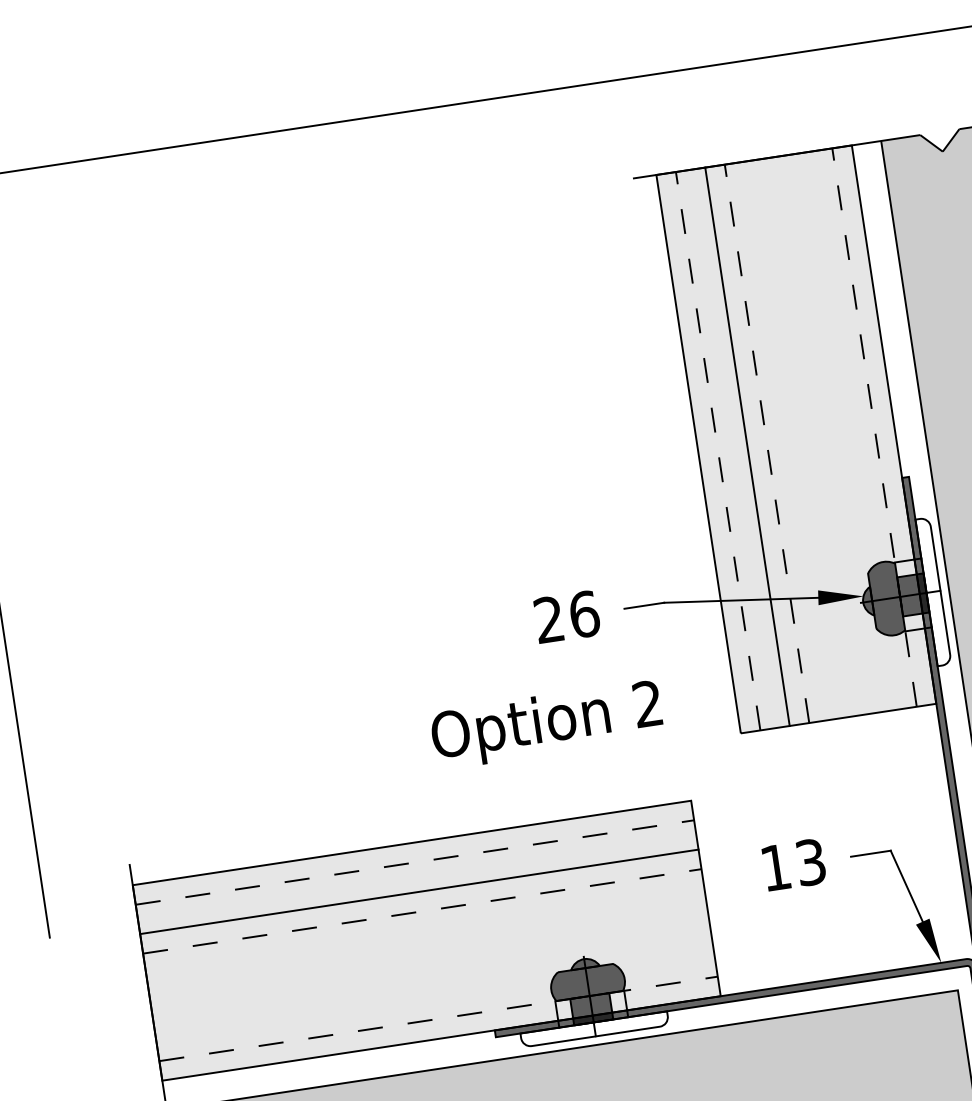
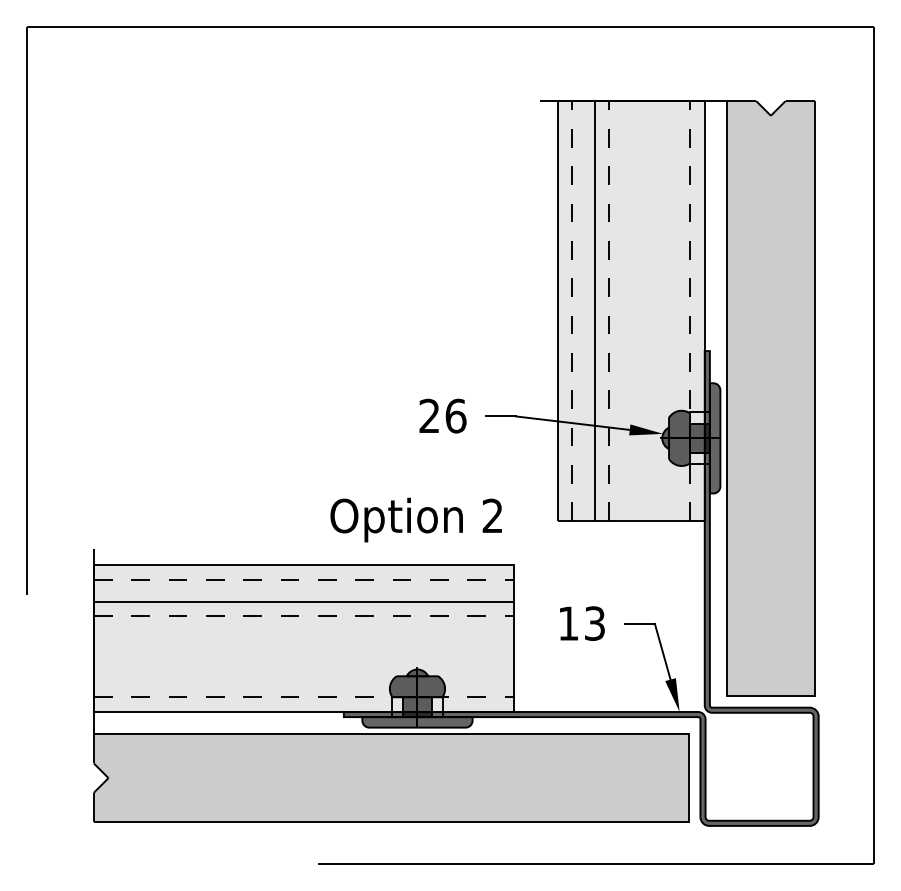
fill: (932, 592) -> (714, 438), added
text: (545, 724) -> (415, 519), moved
fill: (594, 1029) -> (417, 722), added

